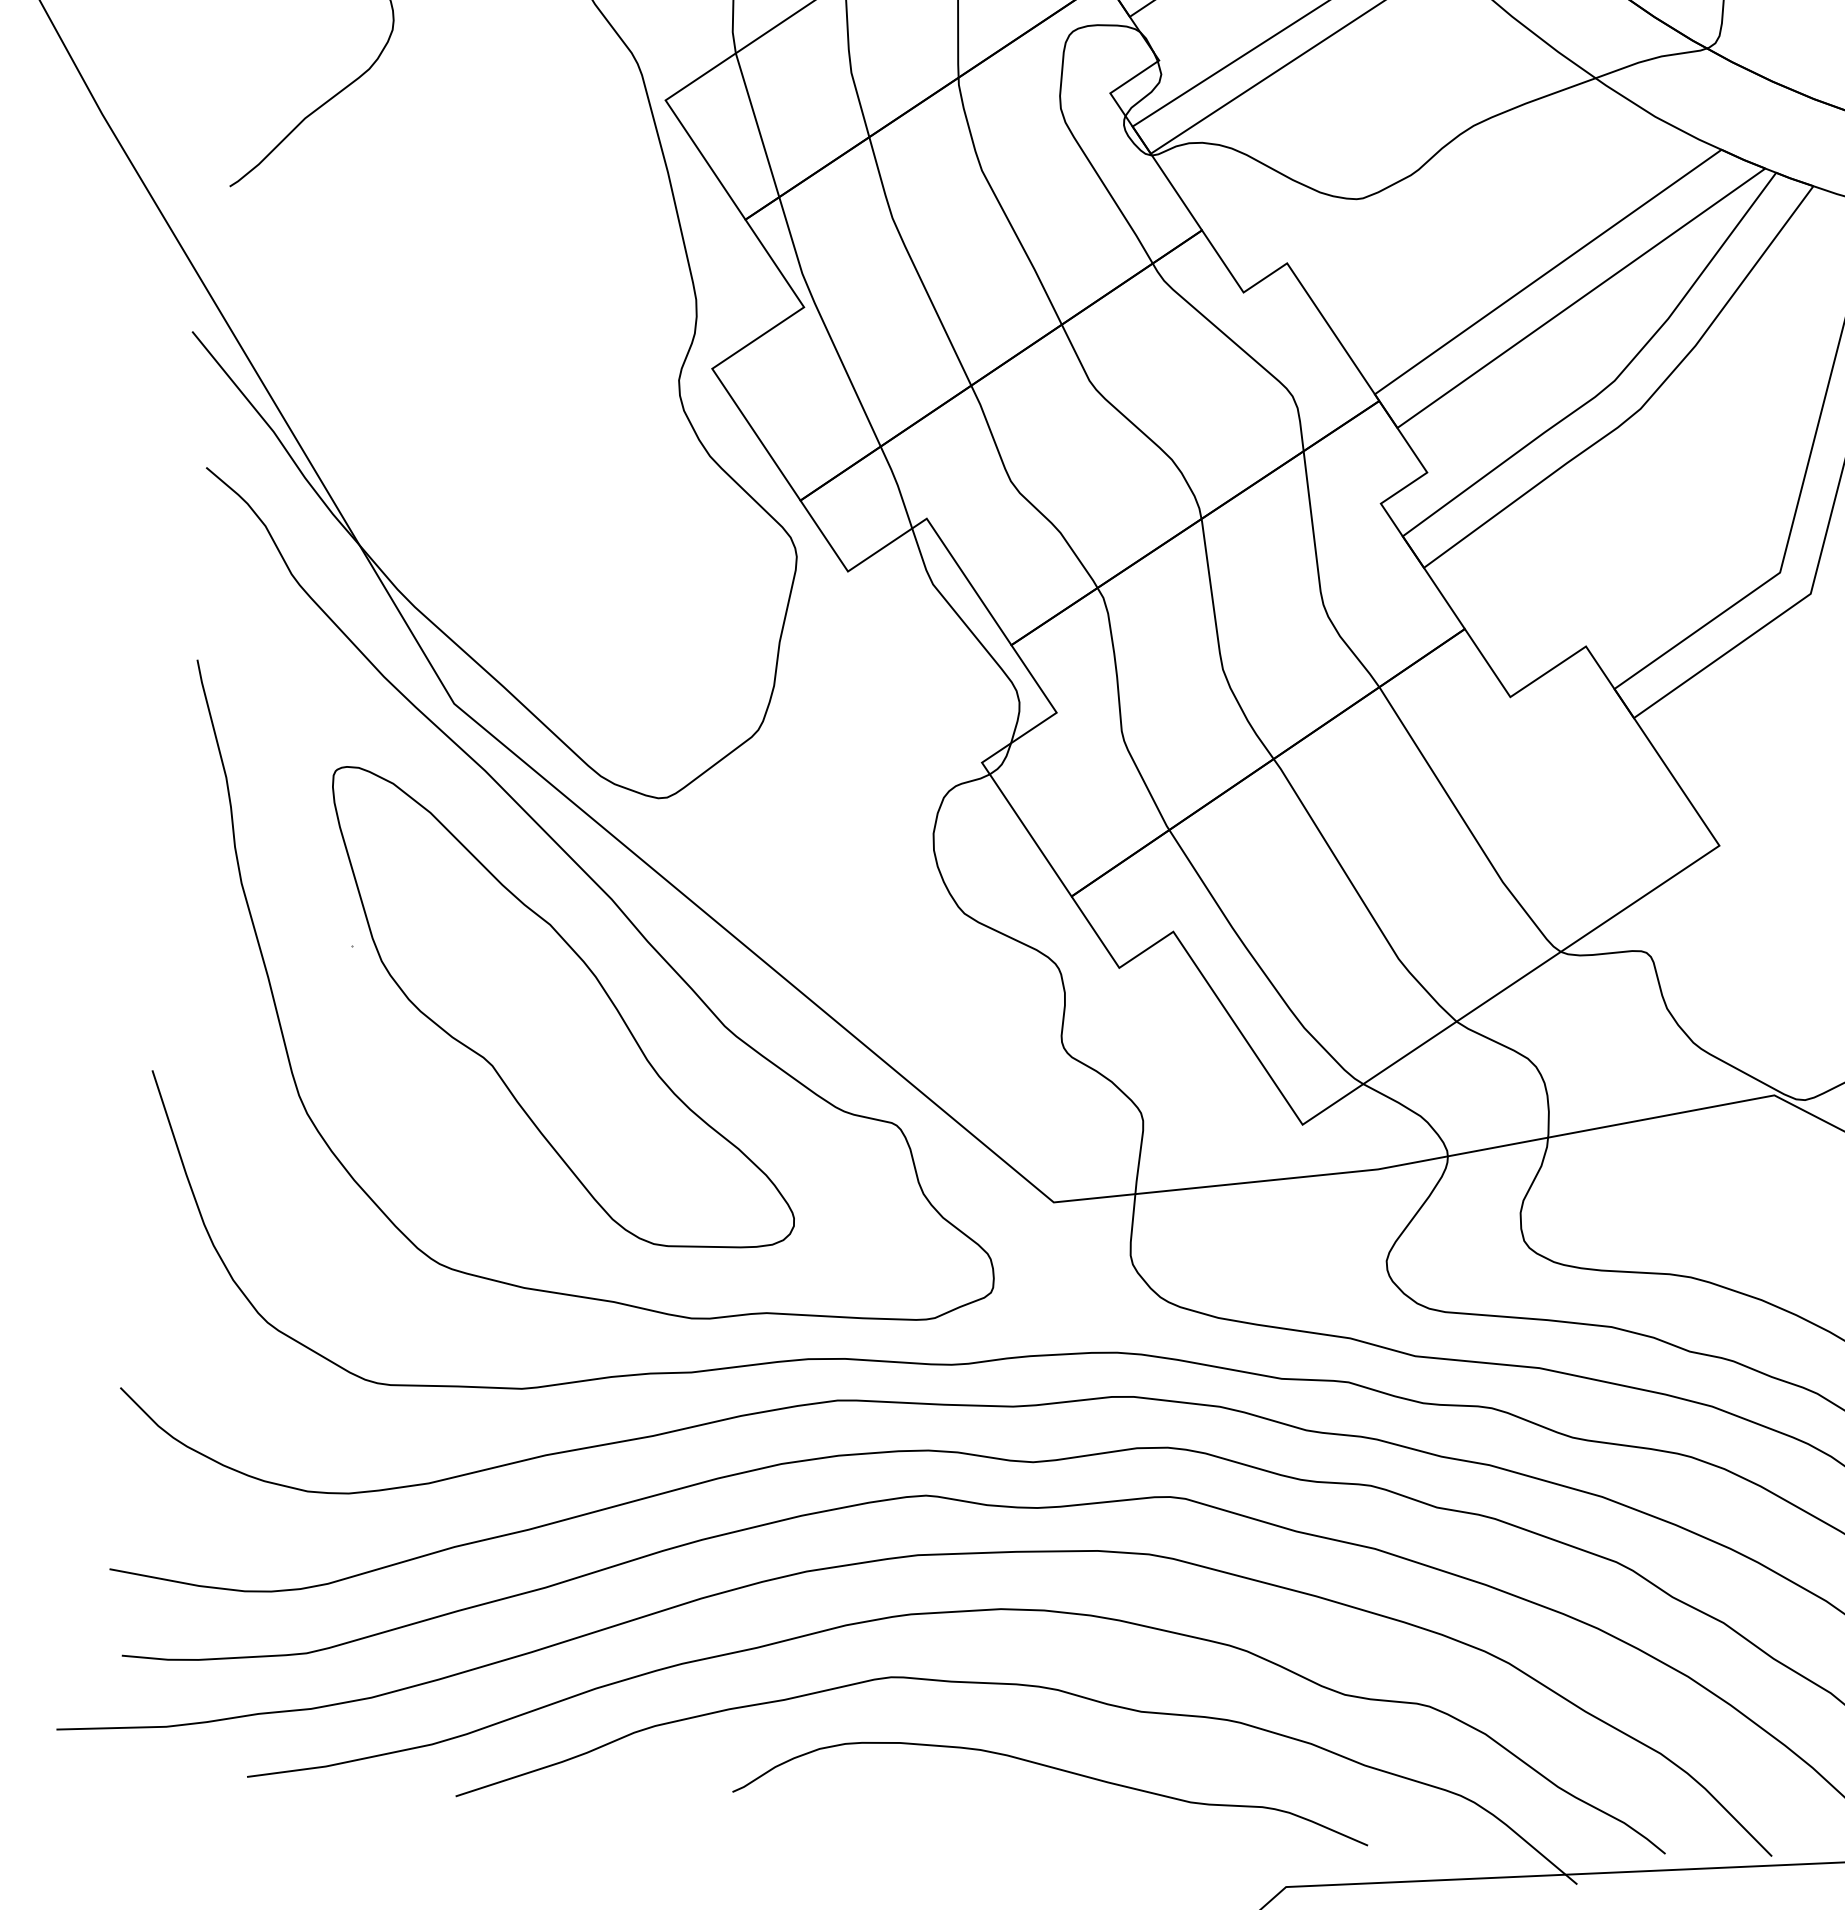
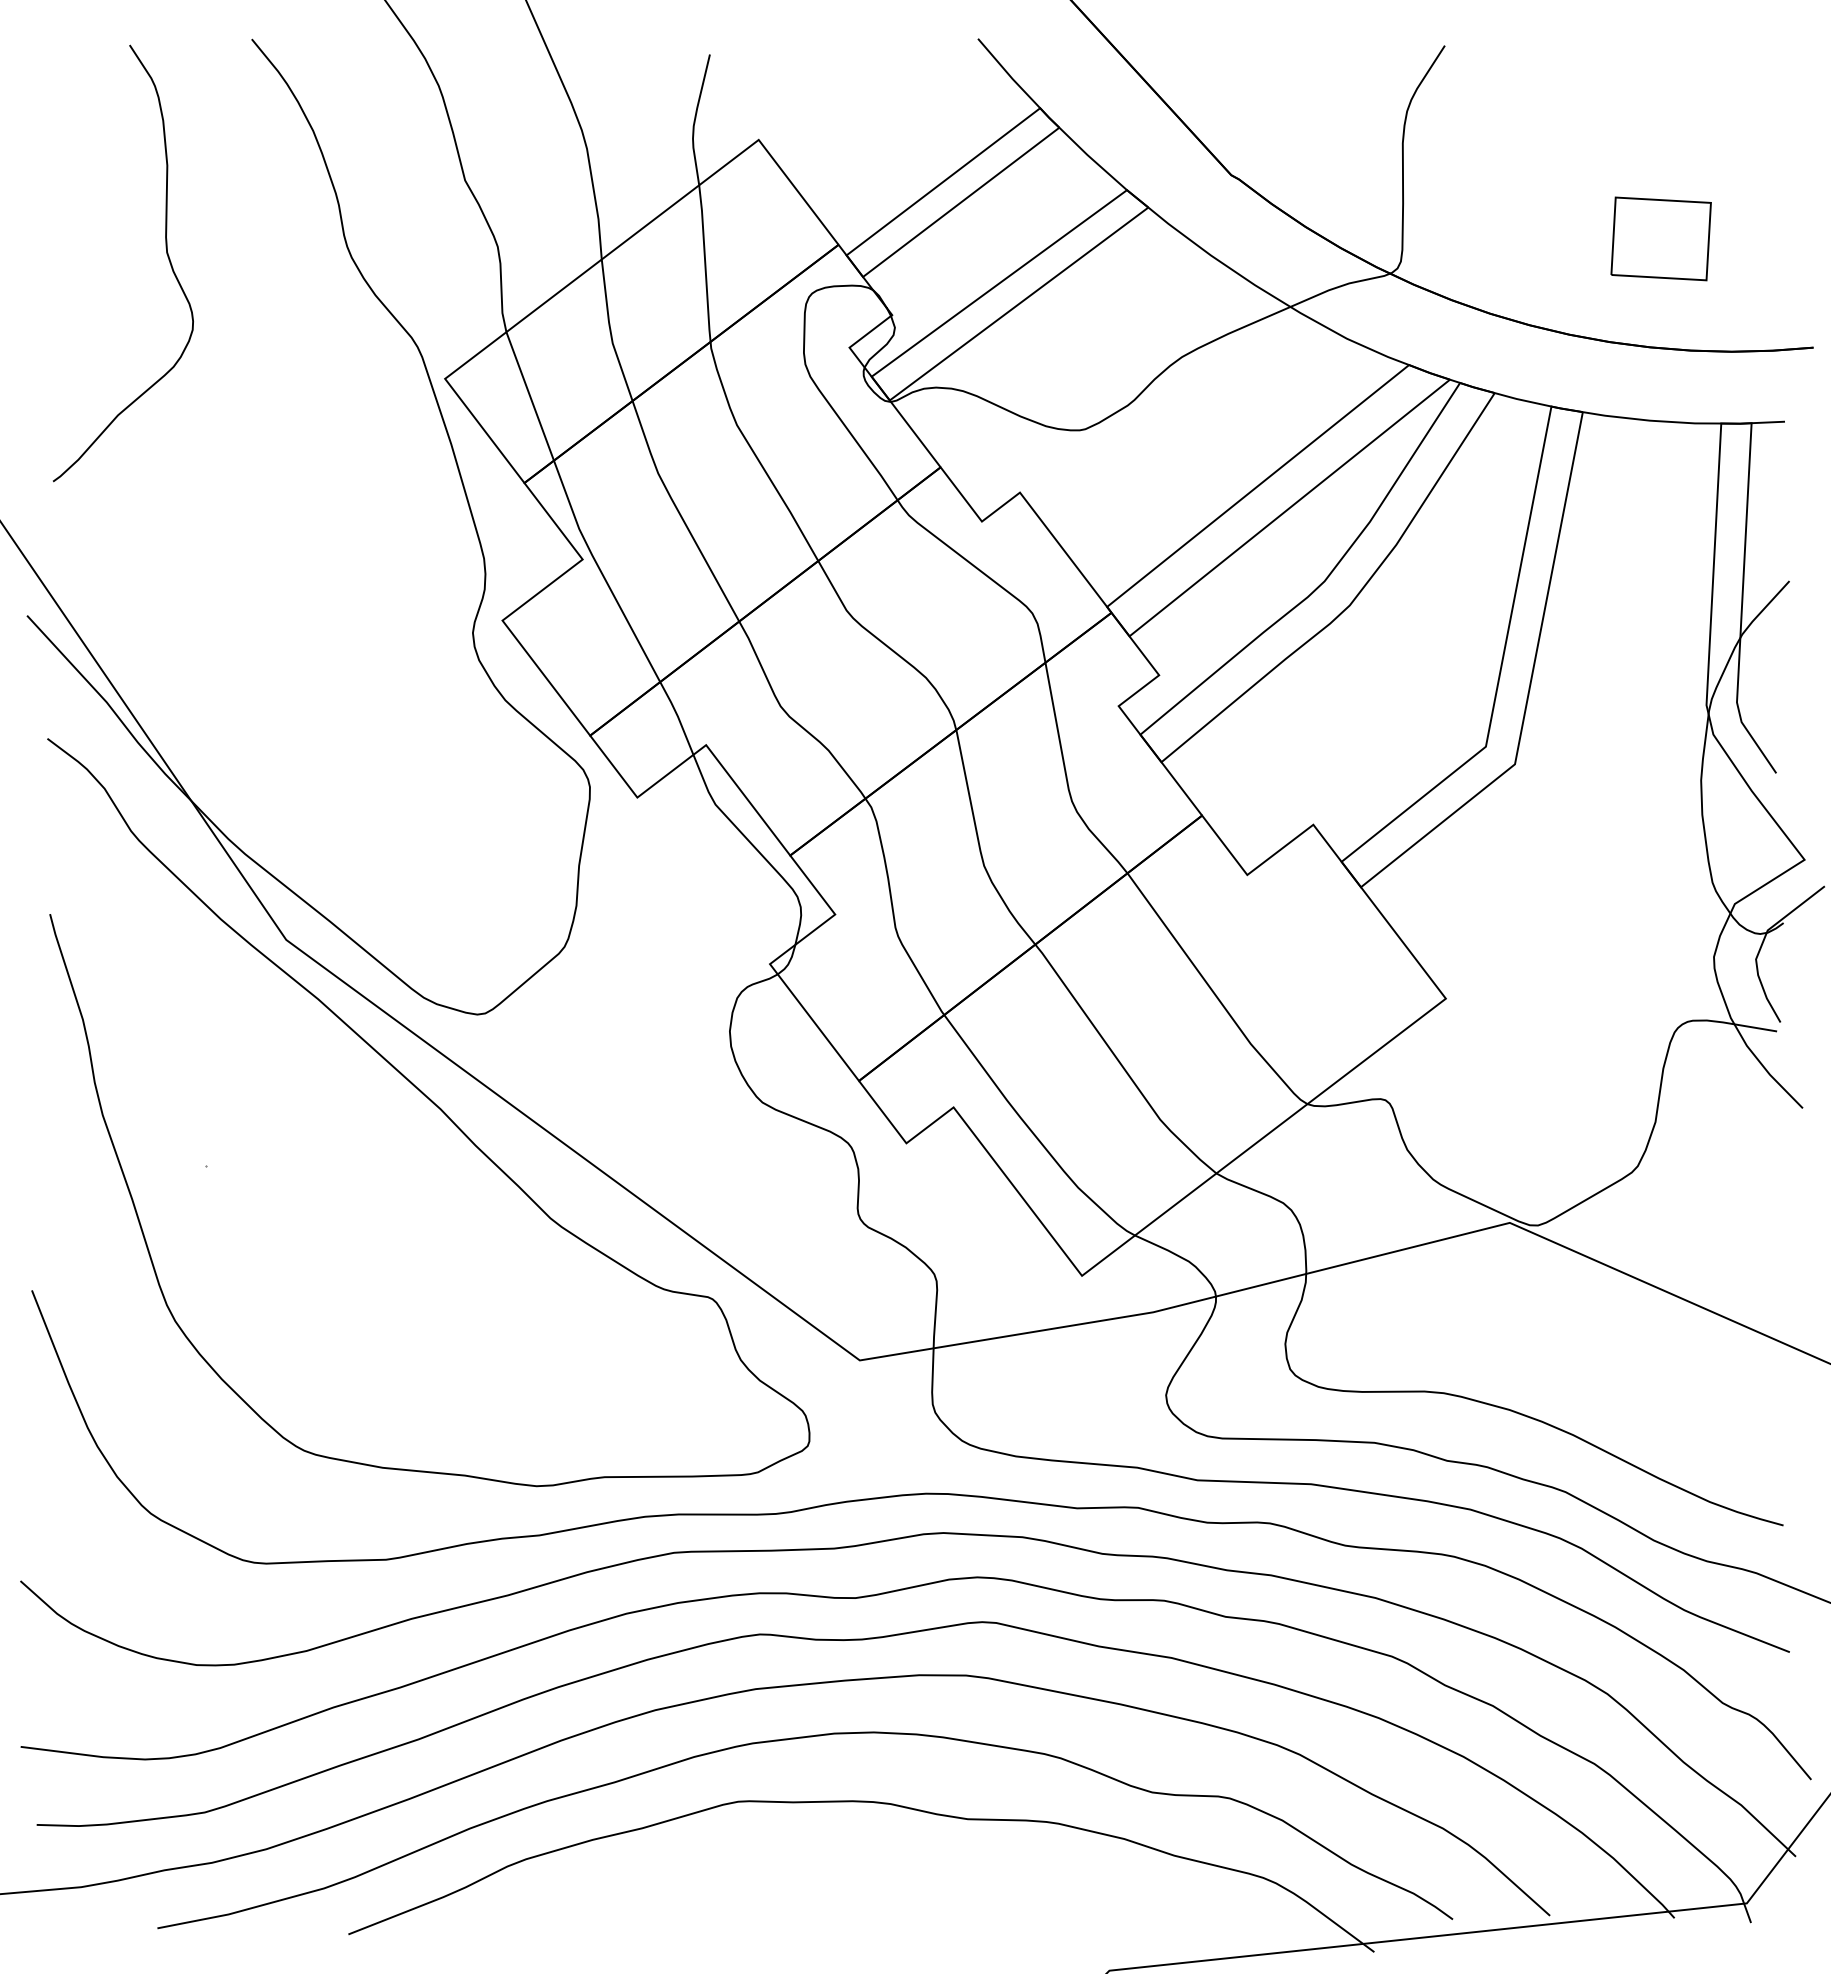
part: (563, 1009) -> (402, 1212), removed
curve: (1053, 1769) -> (891, 1876), removed

